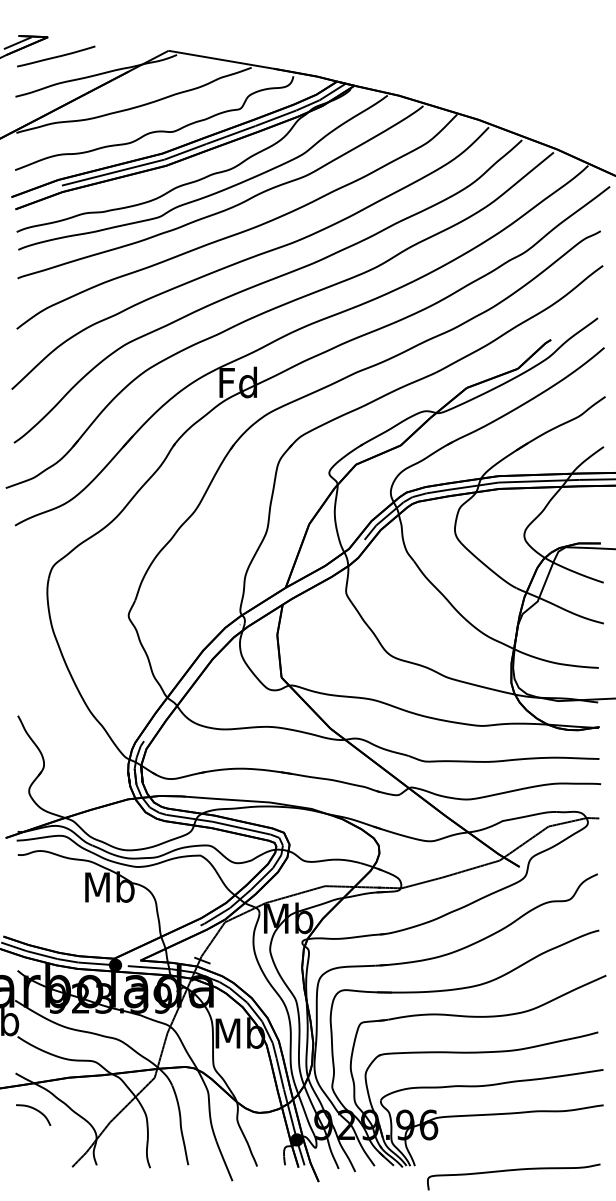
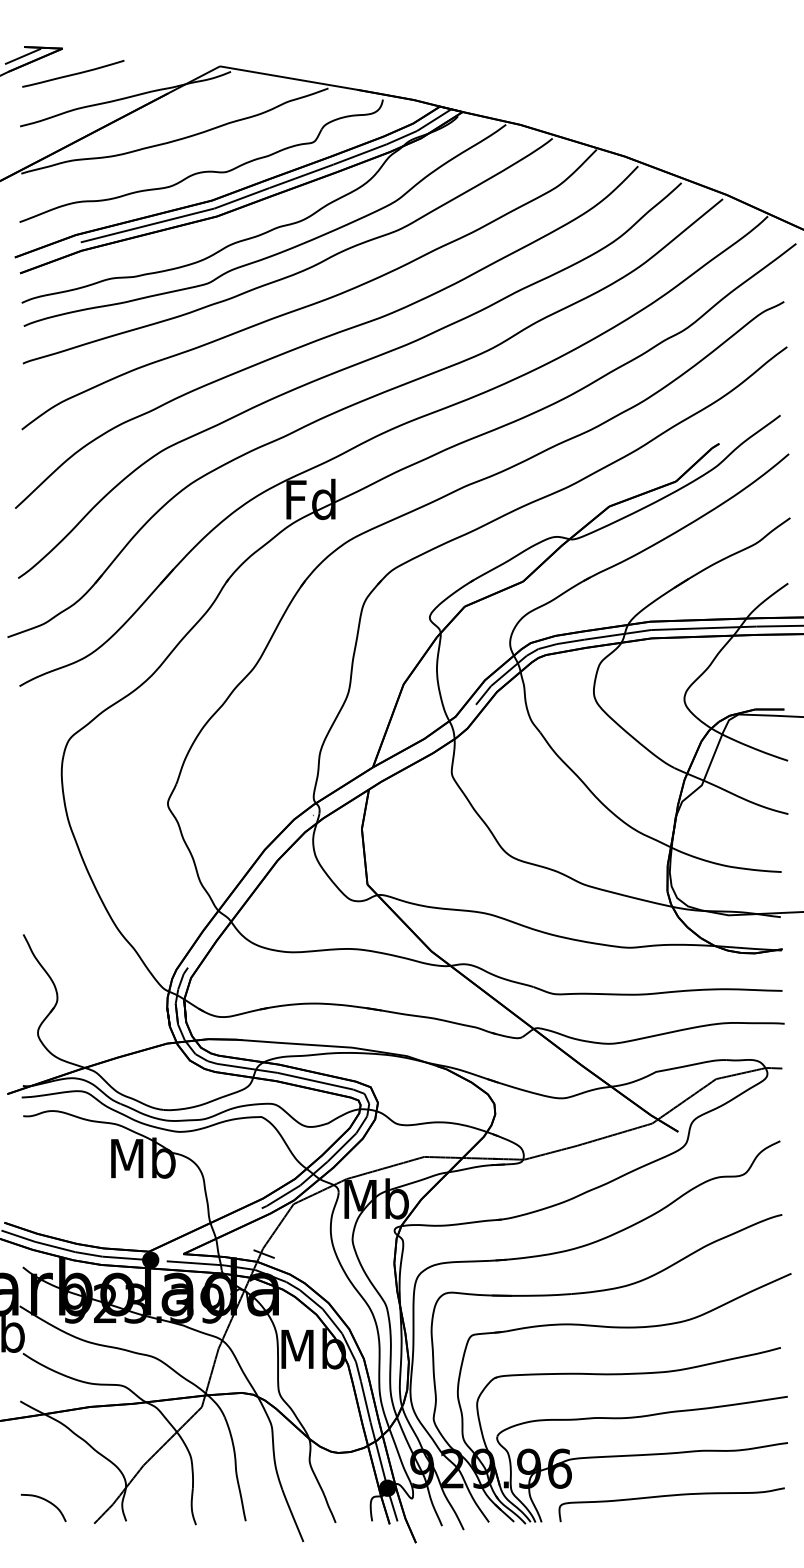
curve: (36, 1111) -> (47, 1502), moved
curve: (513, 1170) -> (671, 1496), moved

